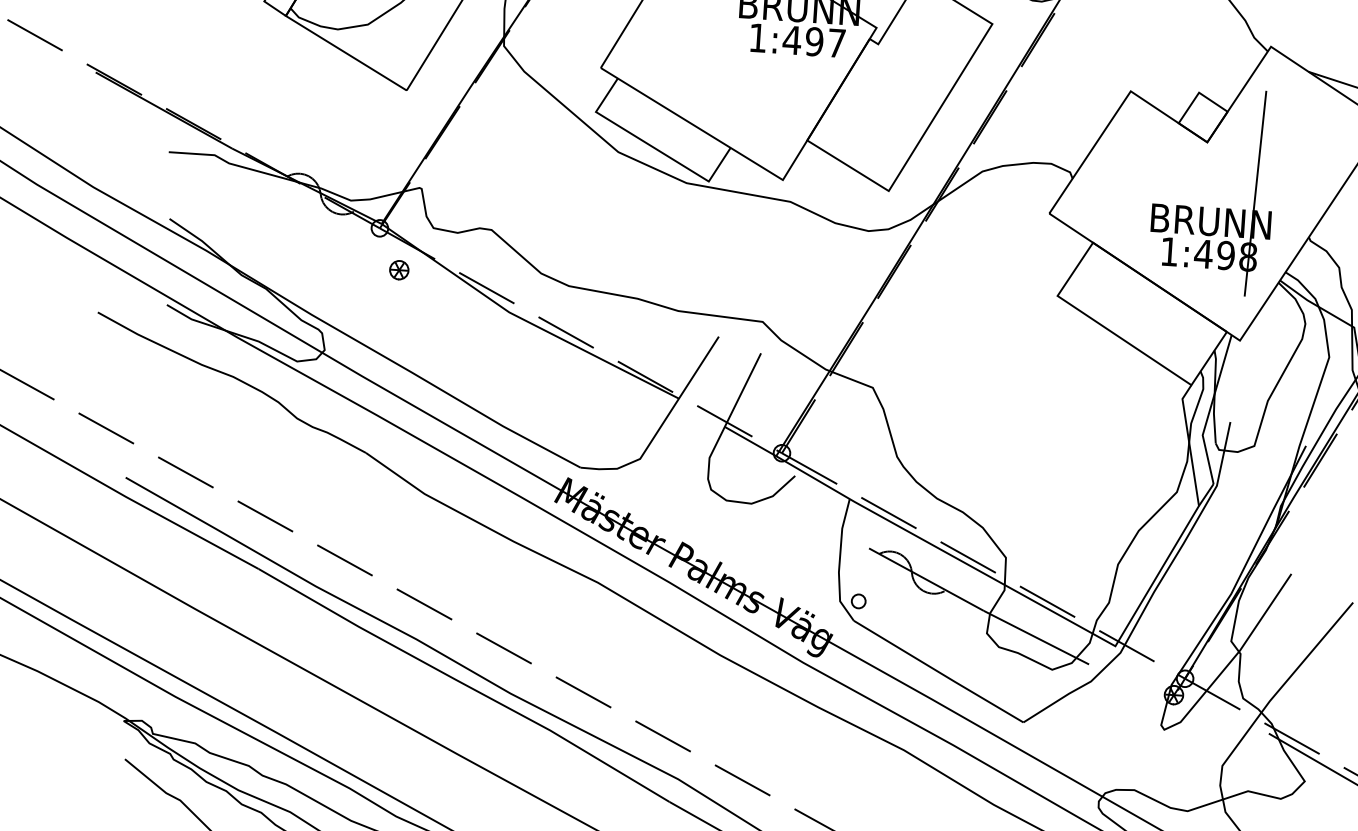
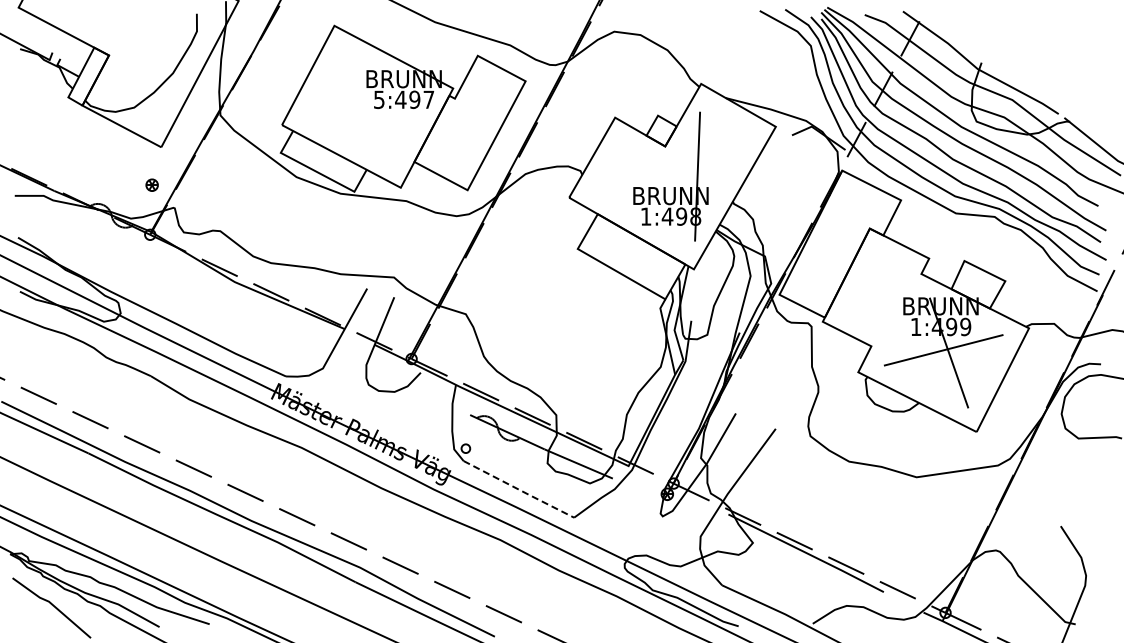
text: (758, 37) -> (379, 99), 1:497 -> 5:497
part: (398, 268) -> (151, 184), moved
line: (939, 671) -> (519, 489), solid -> dashed

